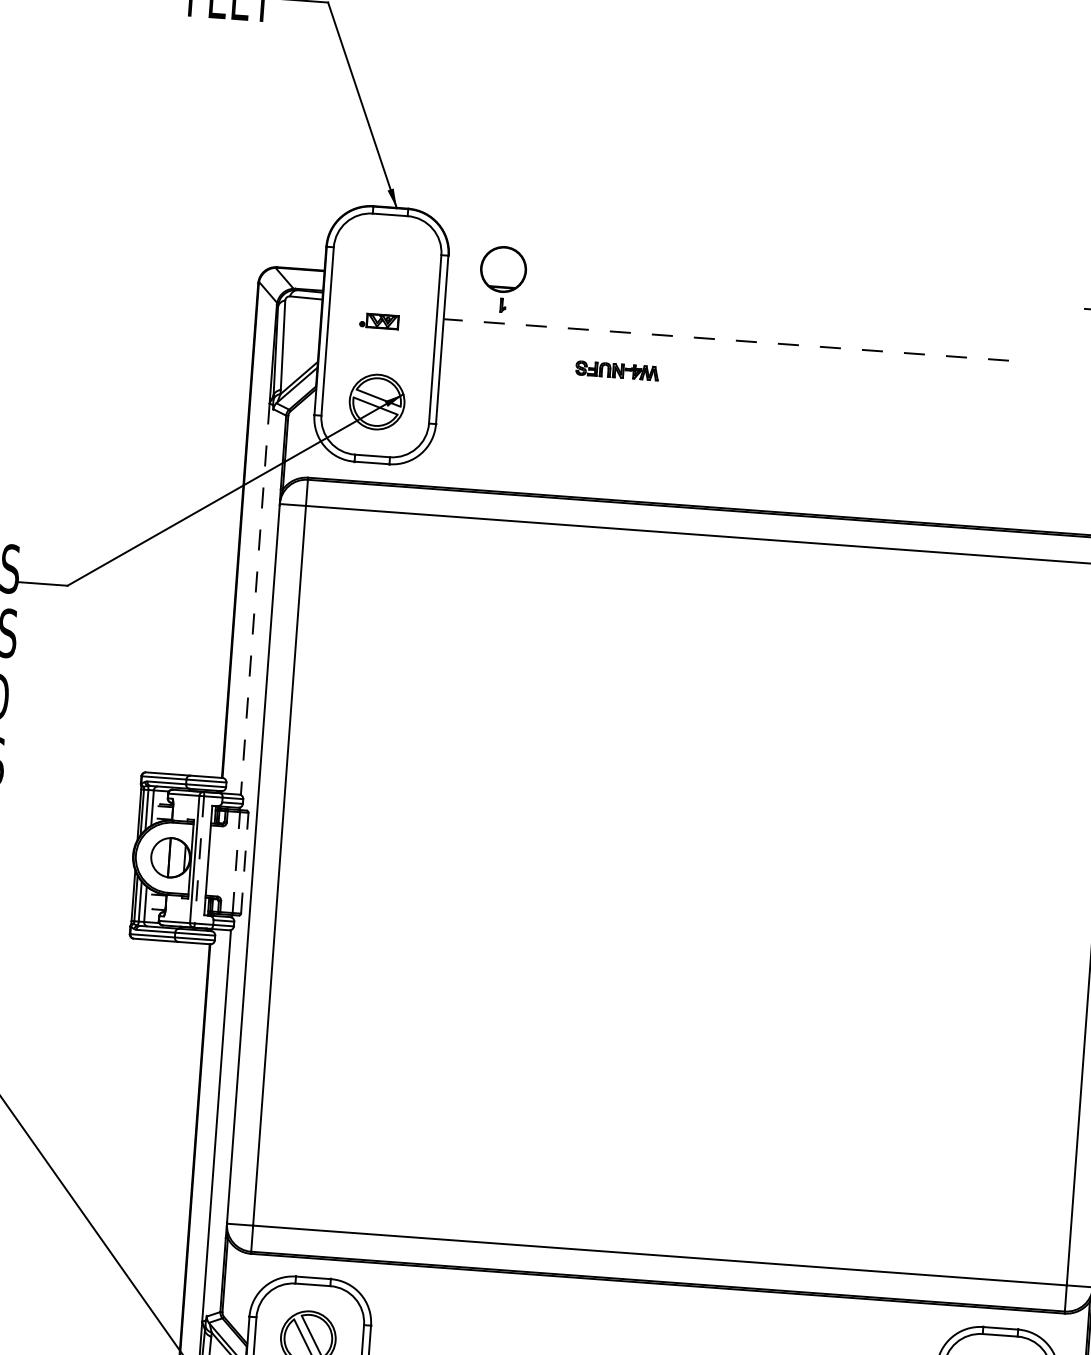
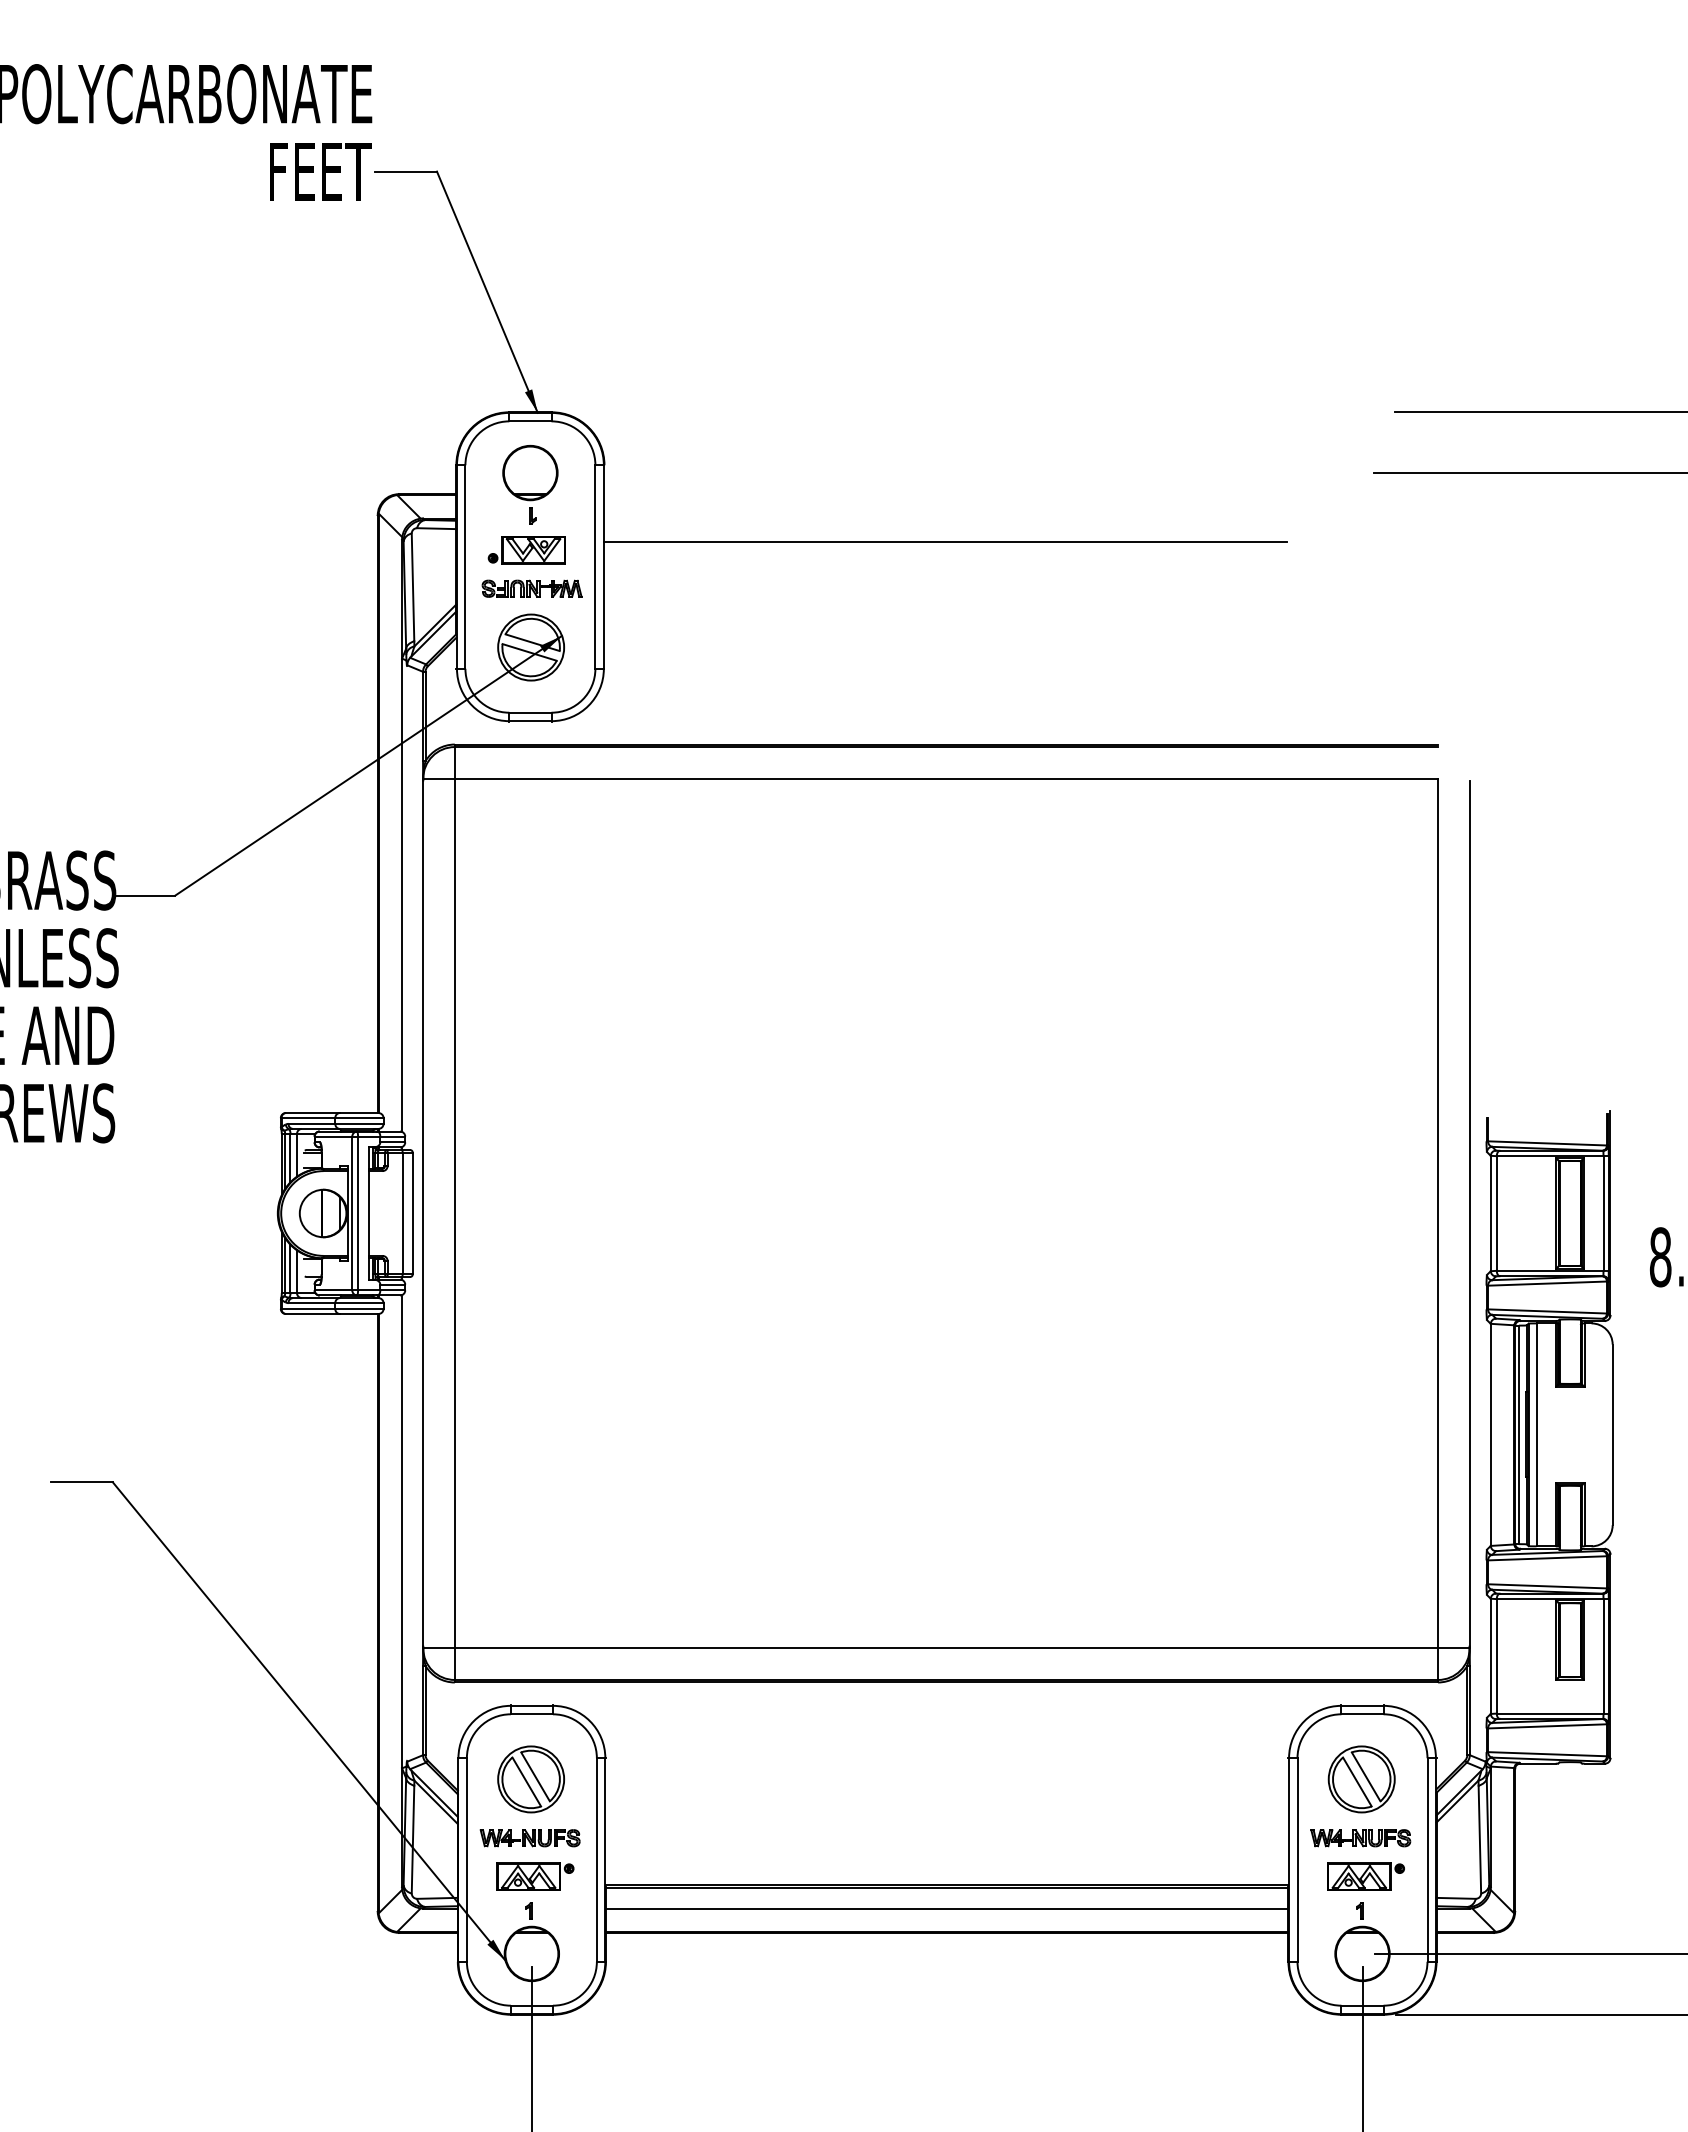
part: (502, 279) -> (530, 484), moved
part: (379, 321) -> (526, 550), size x1.67
line: (726, 340) -> (945, 542), dashed -> solid
part: (616, 370) -> (531, 588), moved
line: (255, 599) -> (402, 895), dashed -> solid
line: (199, 859) -> (357, 1213), dashed -> solid
line: (236, 862) -> (402, 1213), dashed -> solid
line: (244, 863) -> (412, 1213), dashed -> solid

